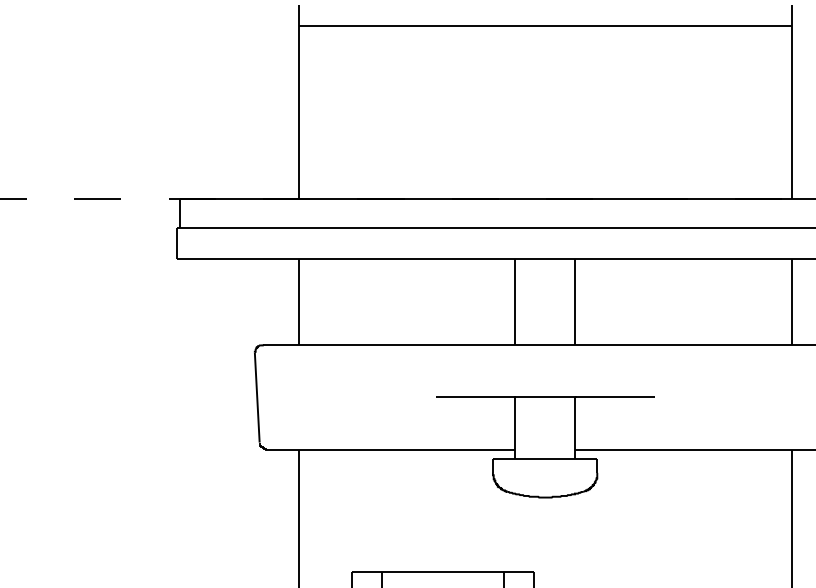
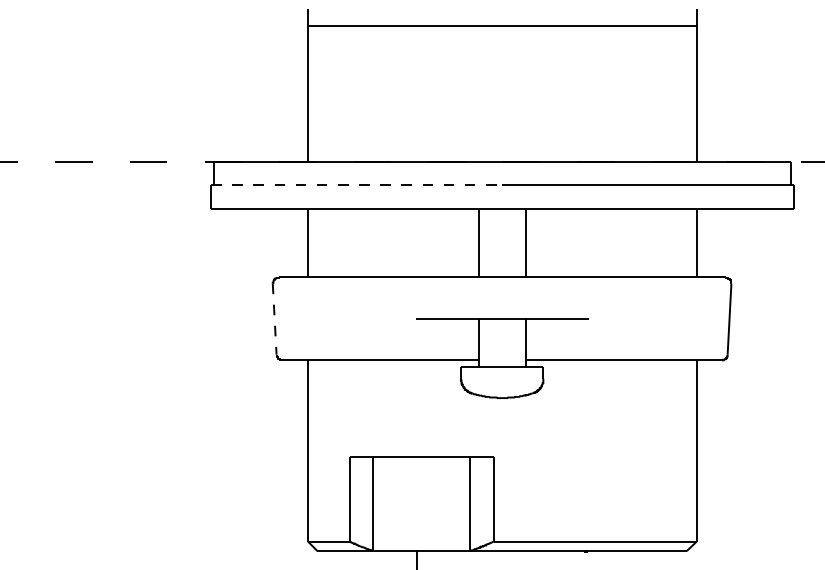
line: (360, 228) -> (356, 185), solid -> dashed
line: (257, 398) -> (274, 319), solid -> dashed

